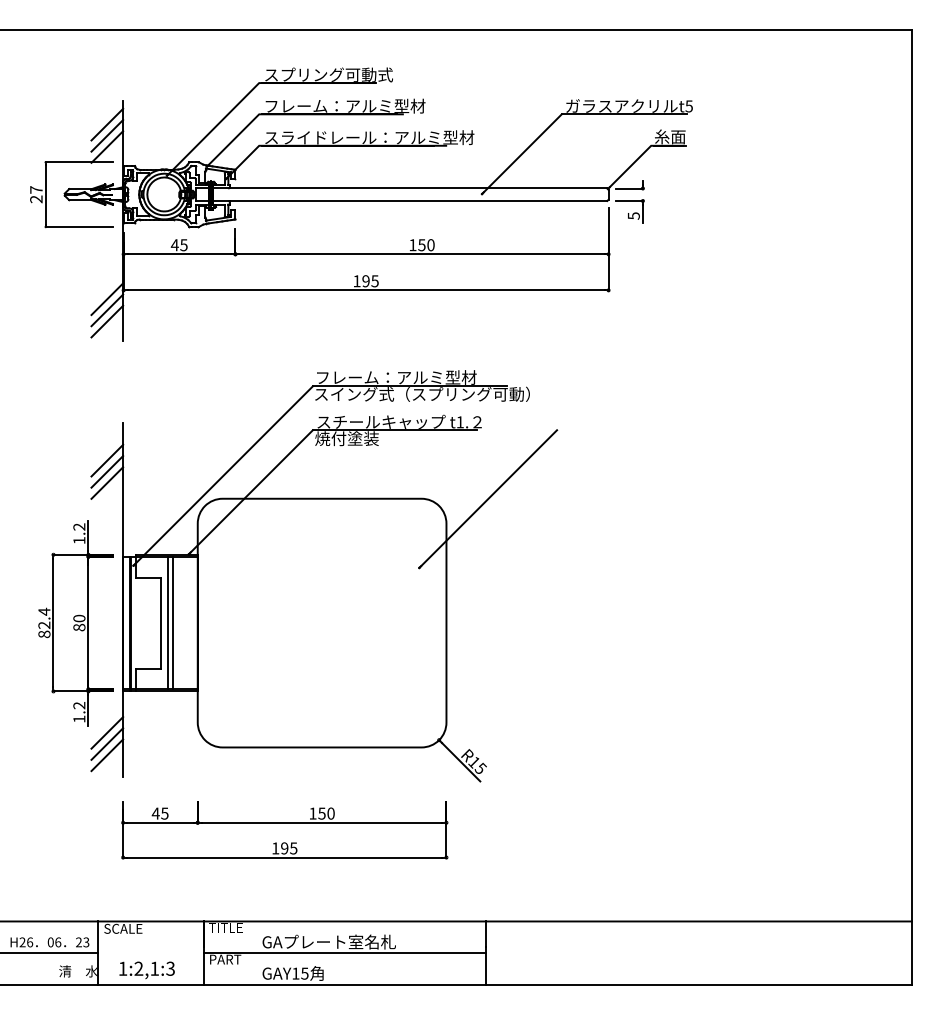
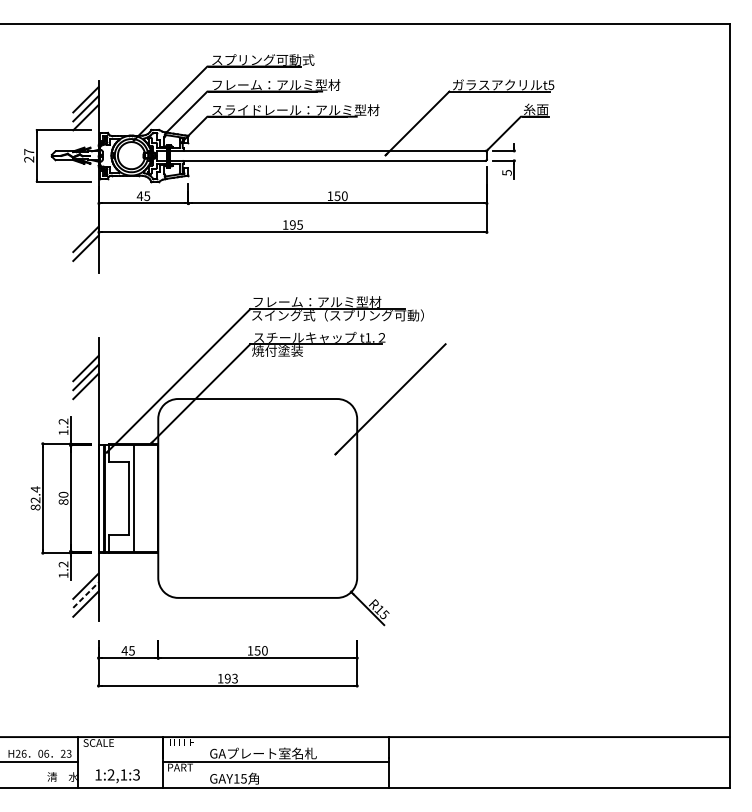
line: (107, 321) -> (86, 257), removed
line: (172, 622) -> (138, 497), removed
line: (107, 743) -> (86, 594), solid -> dashed
text: (293, 847) -> (234, 677), 195 -> 193

